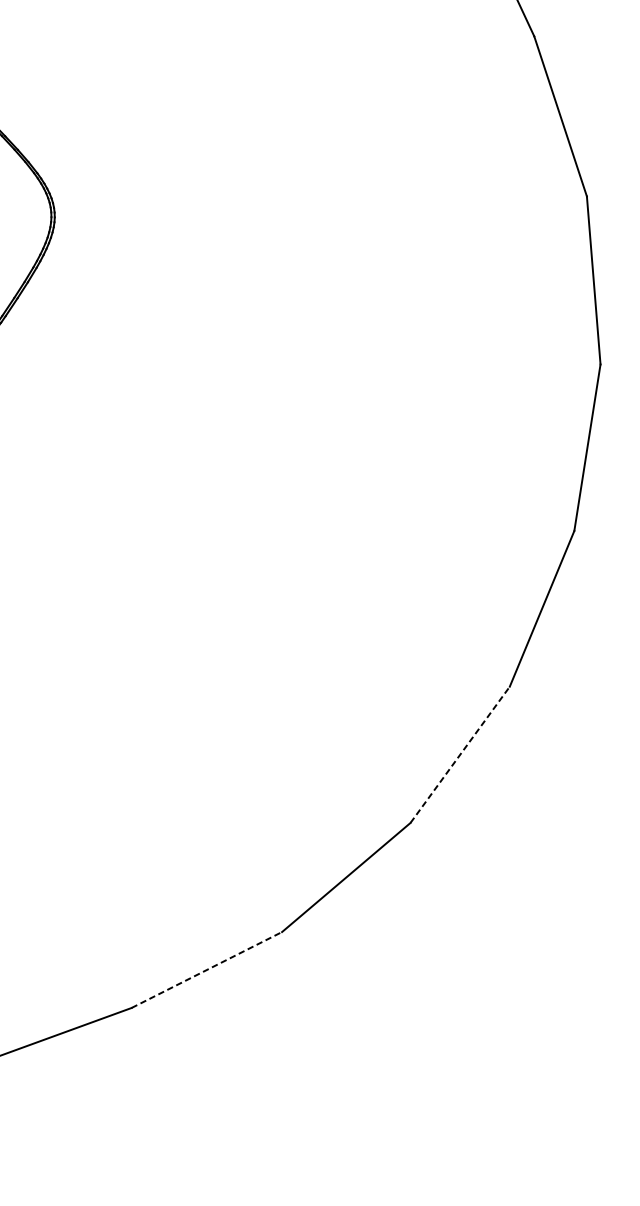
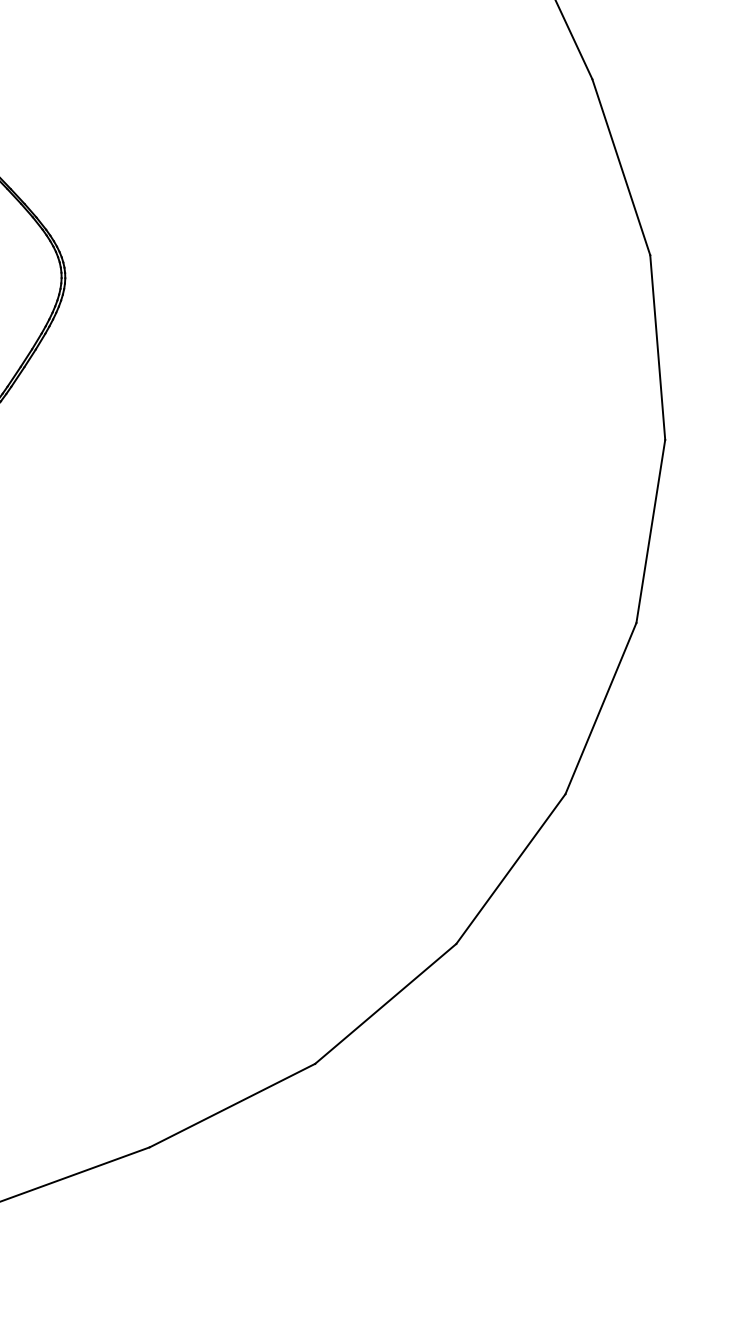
line: (459, 755) -> (510, 869), dashed -> solid
line: (206, 969) -> (232, 1105), dashed -> solid

